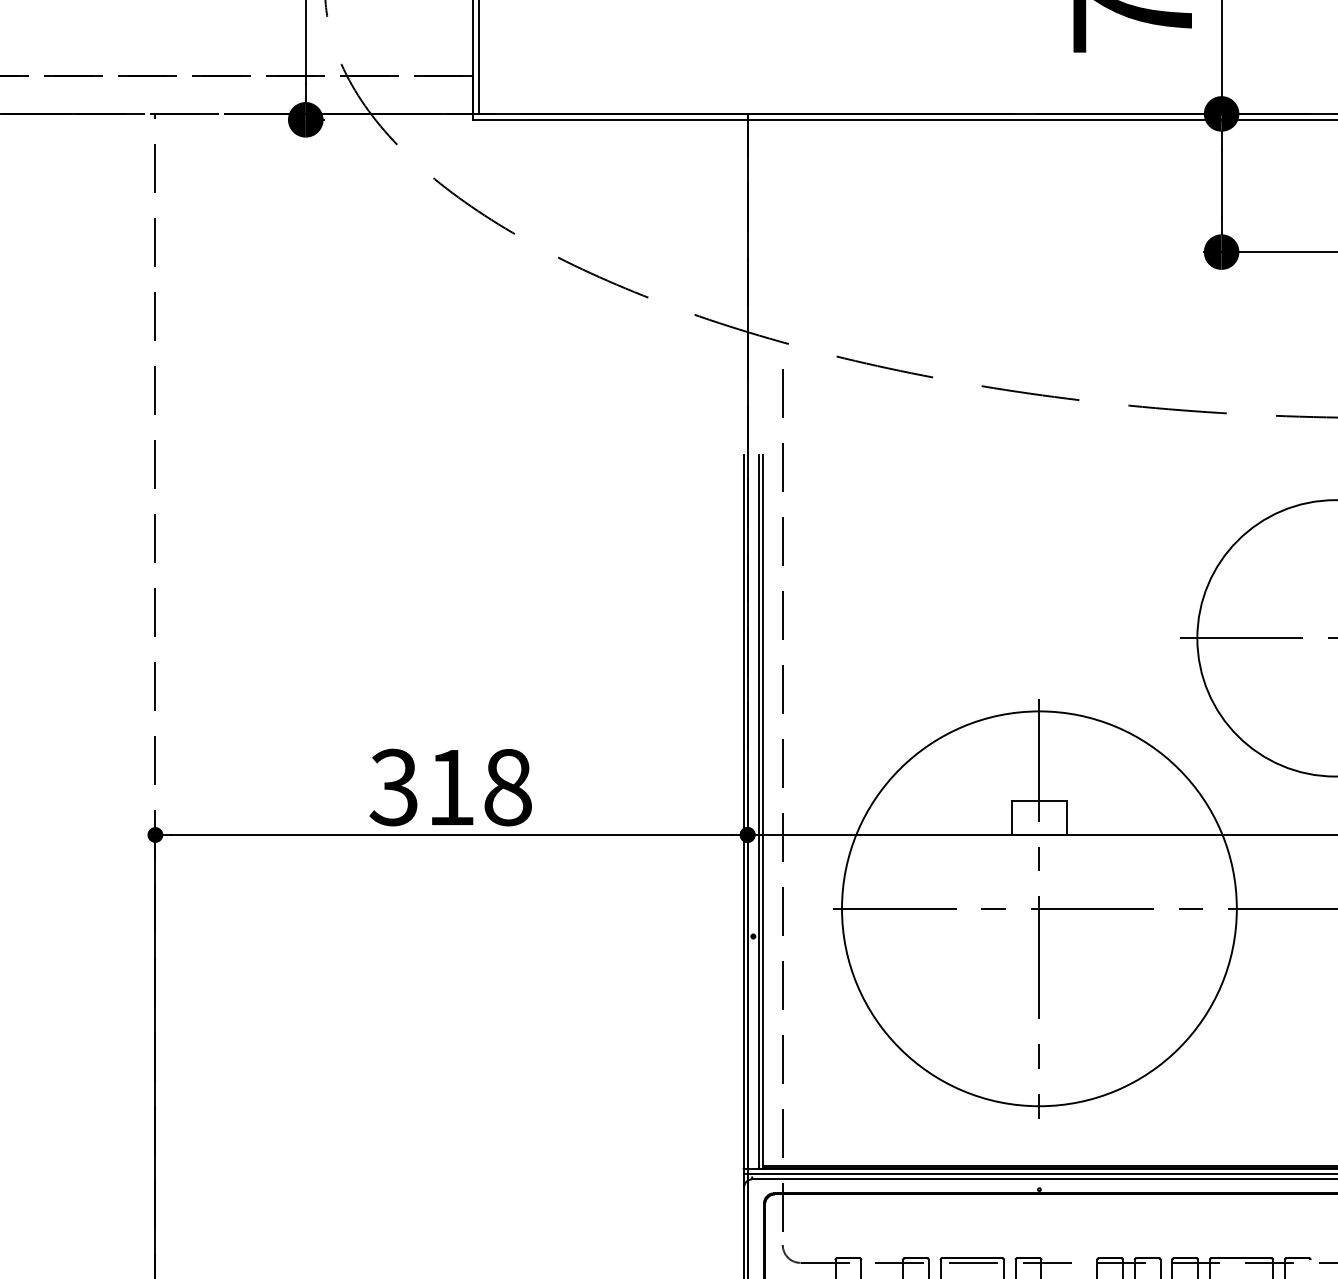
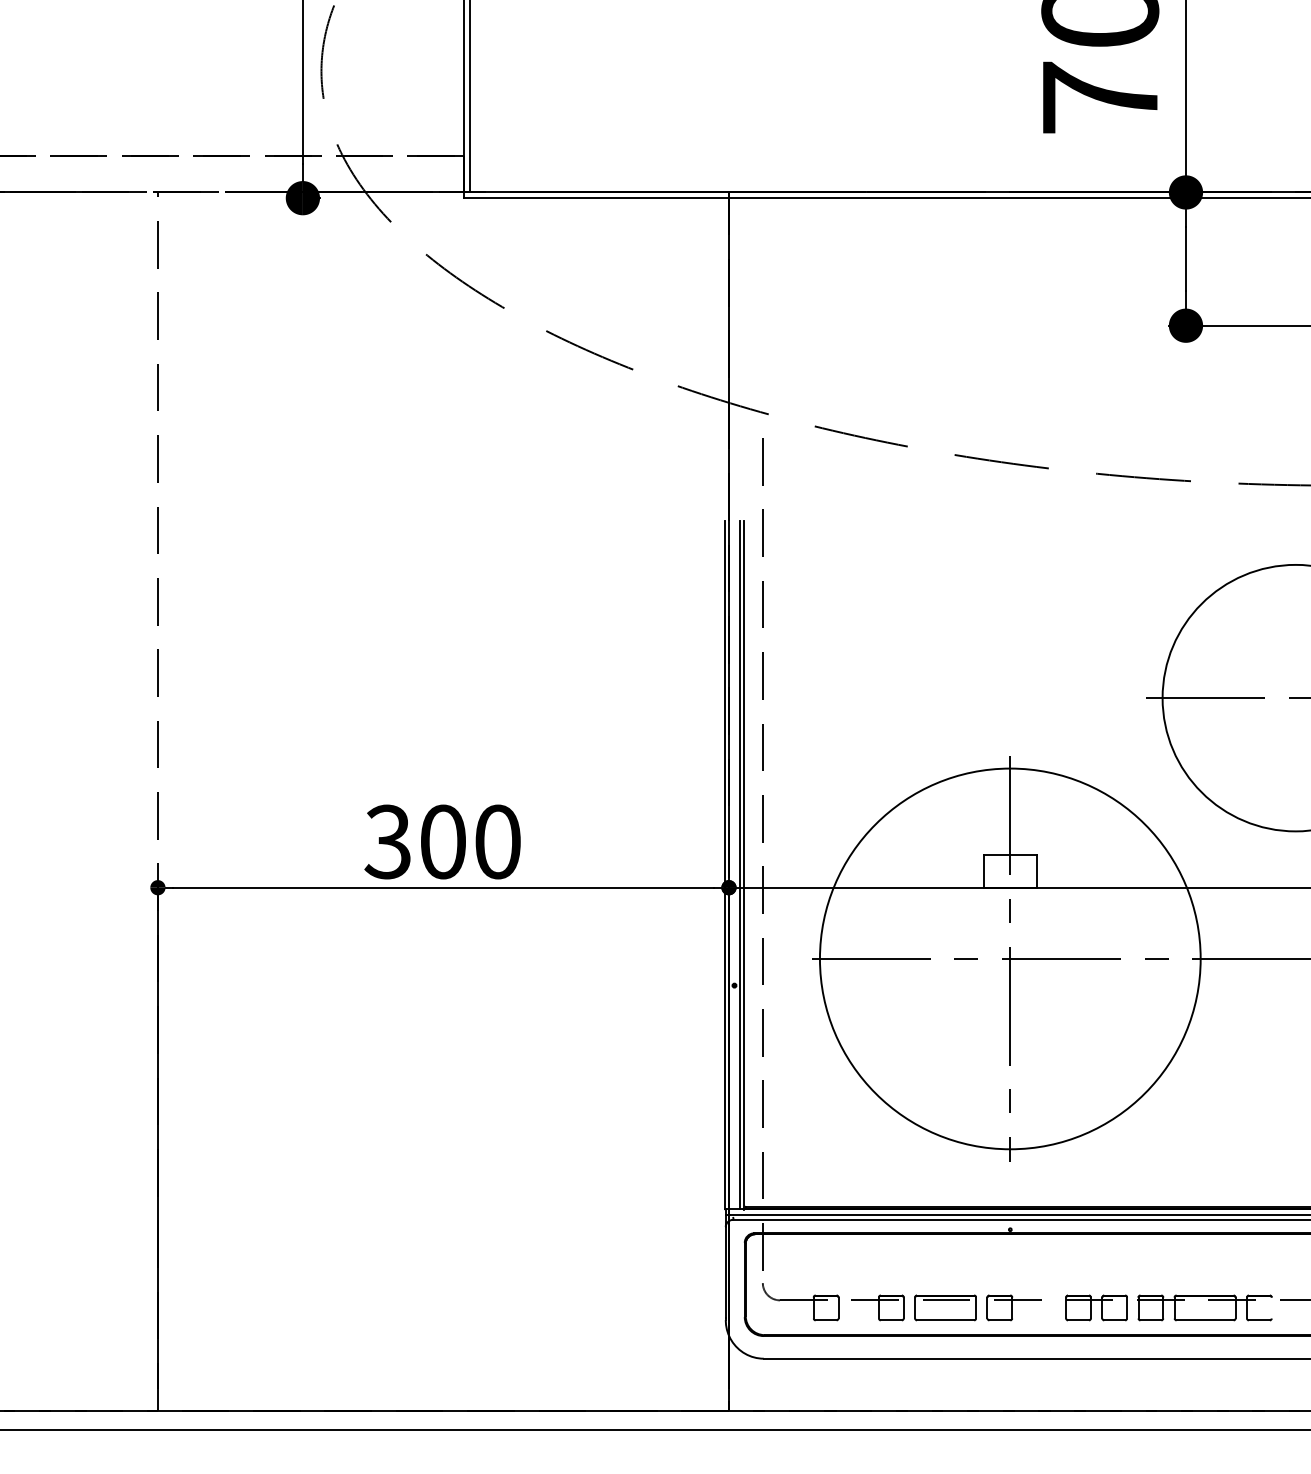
text: (479, 787) -> (470, 841), 318 -> 300

